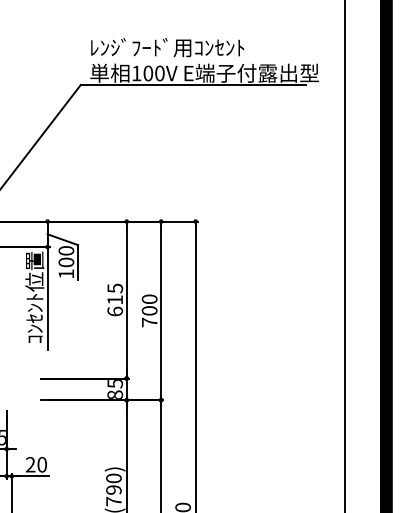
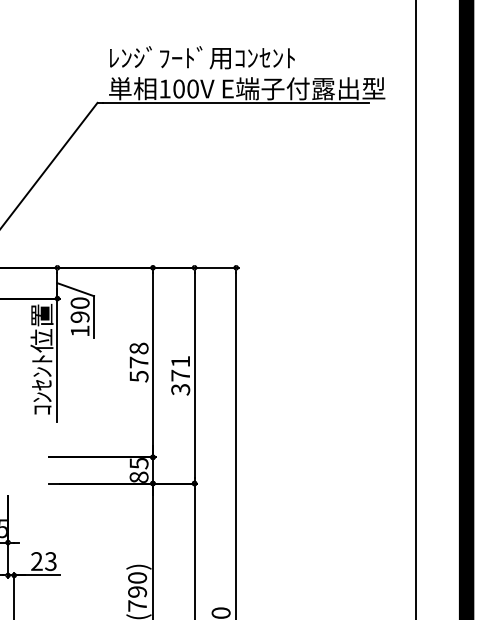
text: (65, 261) -> (79, 316), 100 -> 190
text: (114, 299) -> (138, 362), 615 -> 578
text: (149, 310) -> (180, 375), 700 -> 371
text: (41, 464) -> (50, 561), 20 -> 23

